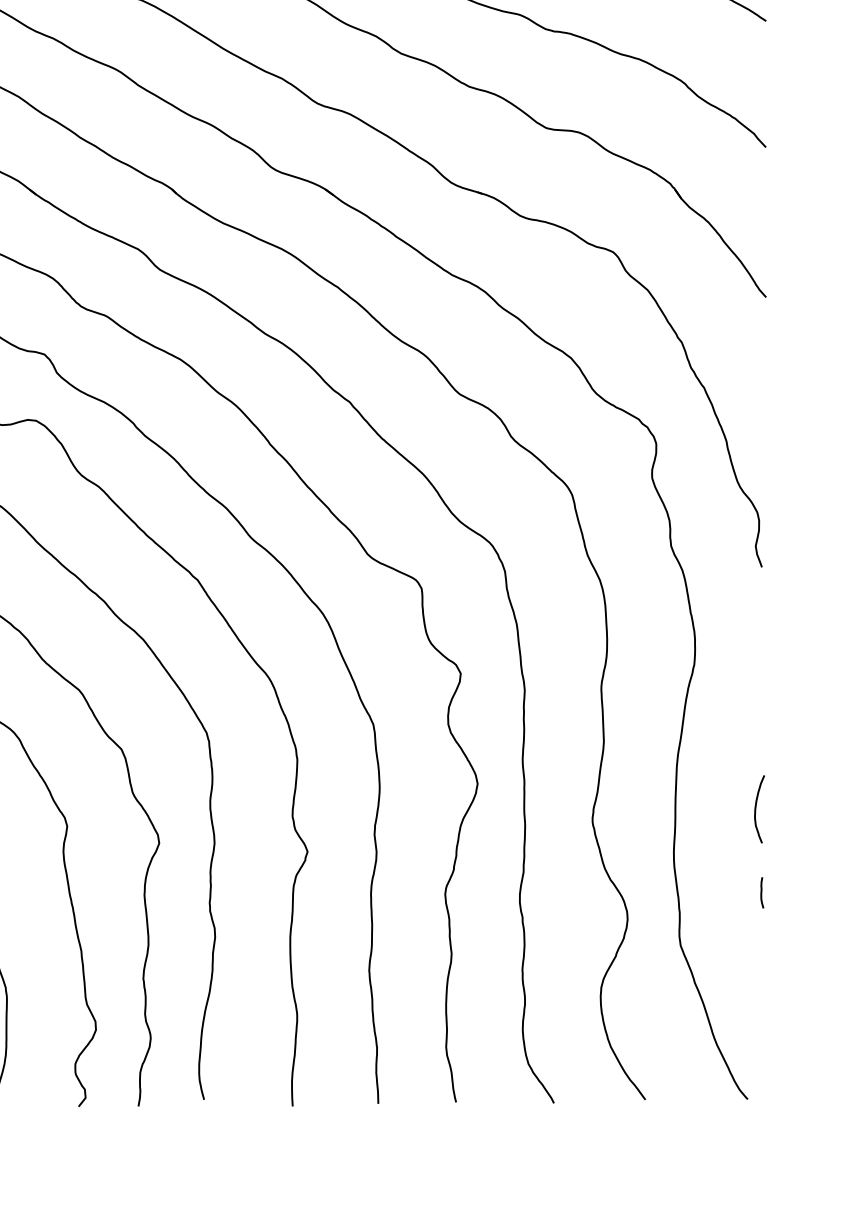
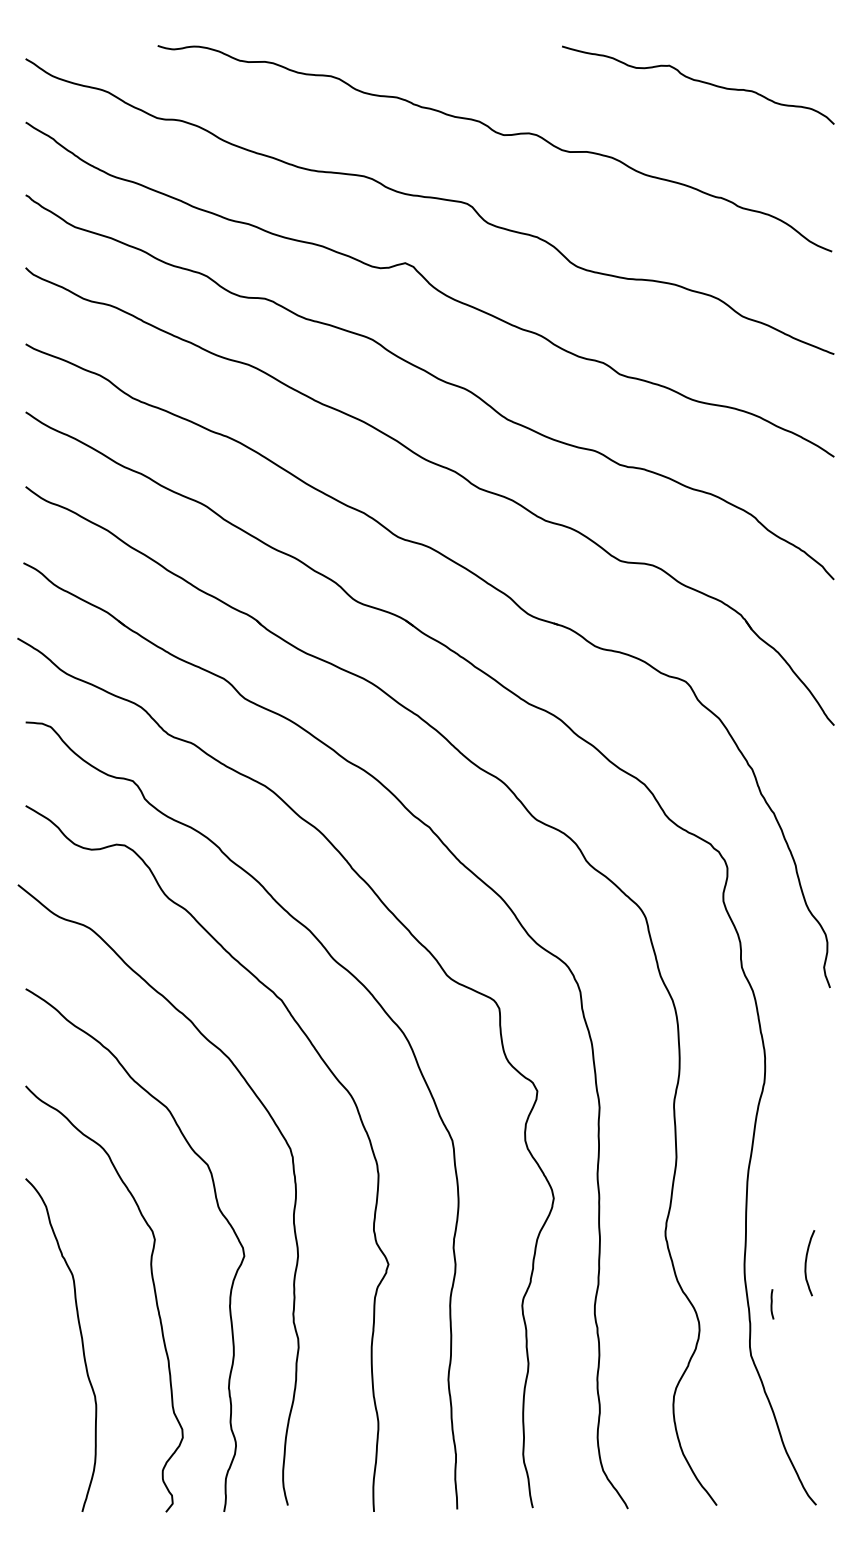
curve: (756, 809) -> (806, 1263), moved
curve: (762, 893) -> (772, 1304), moved

